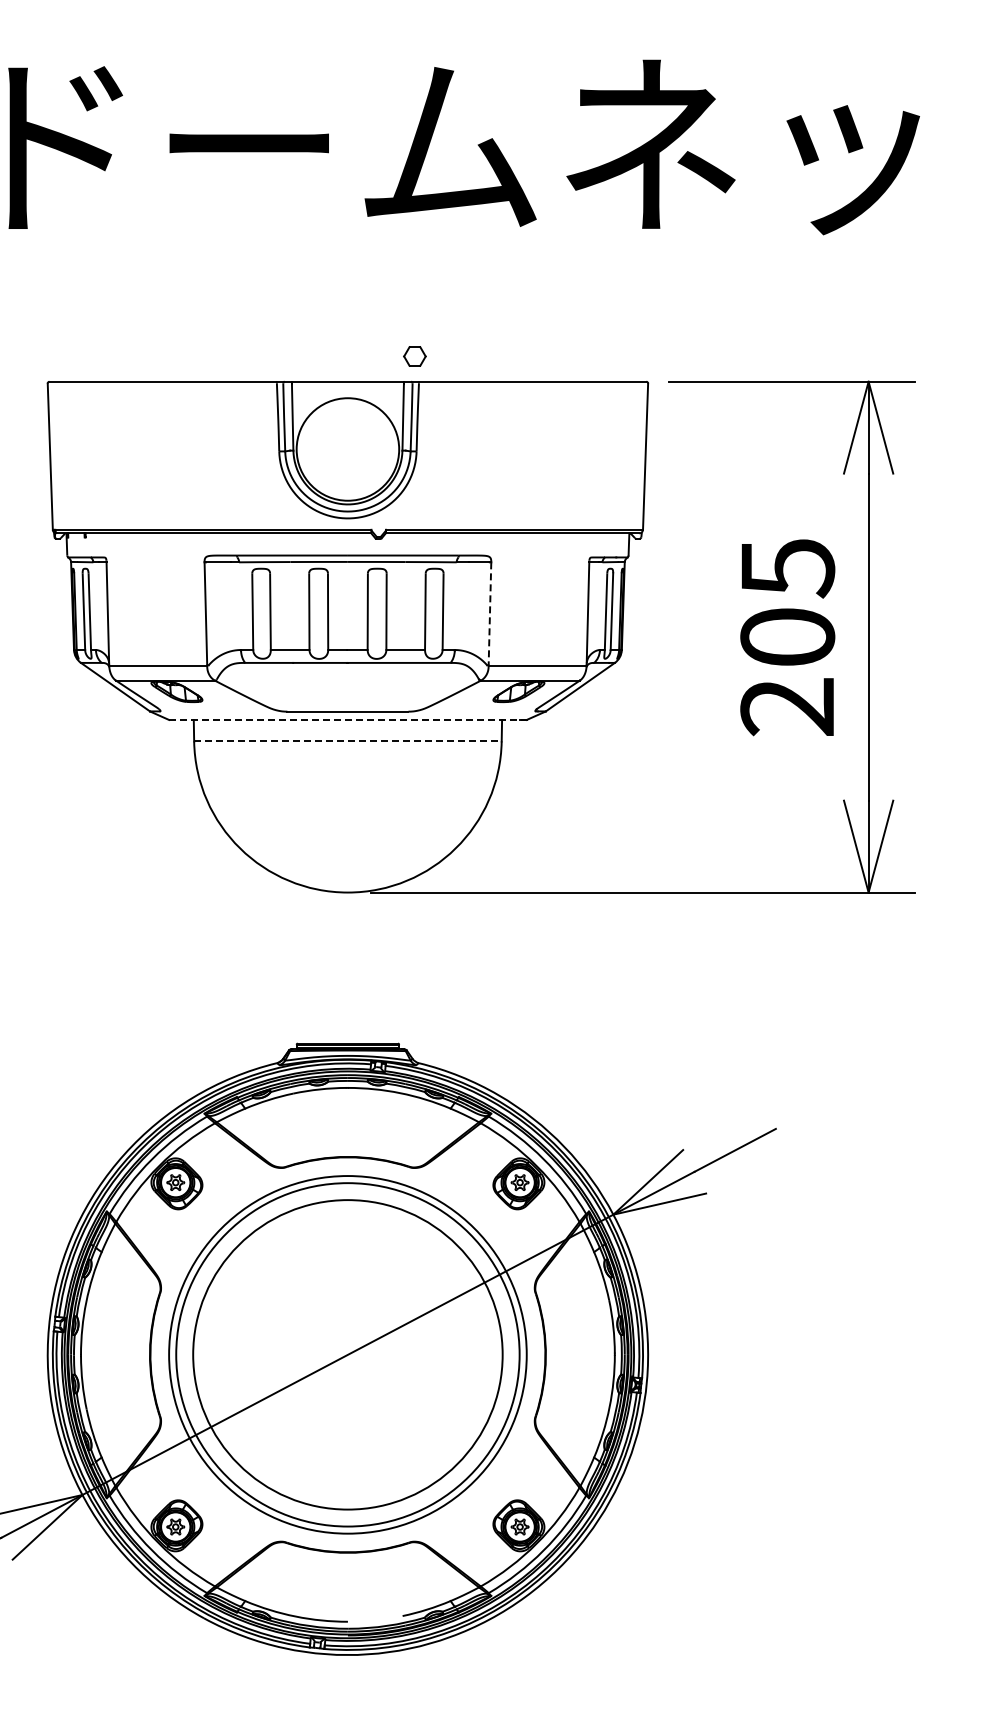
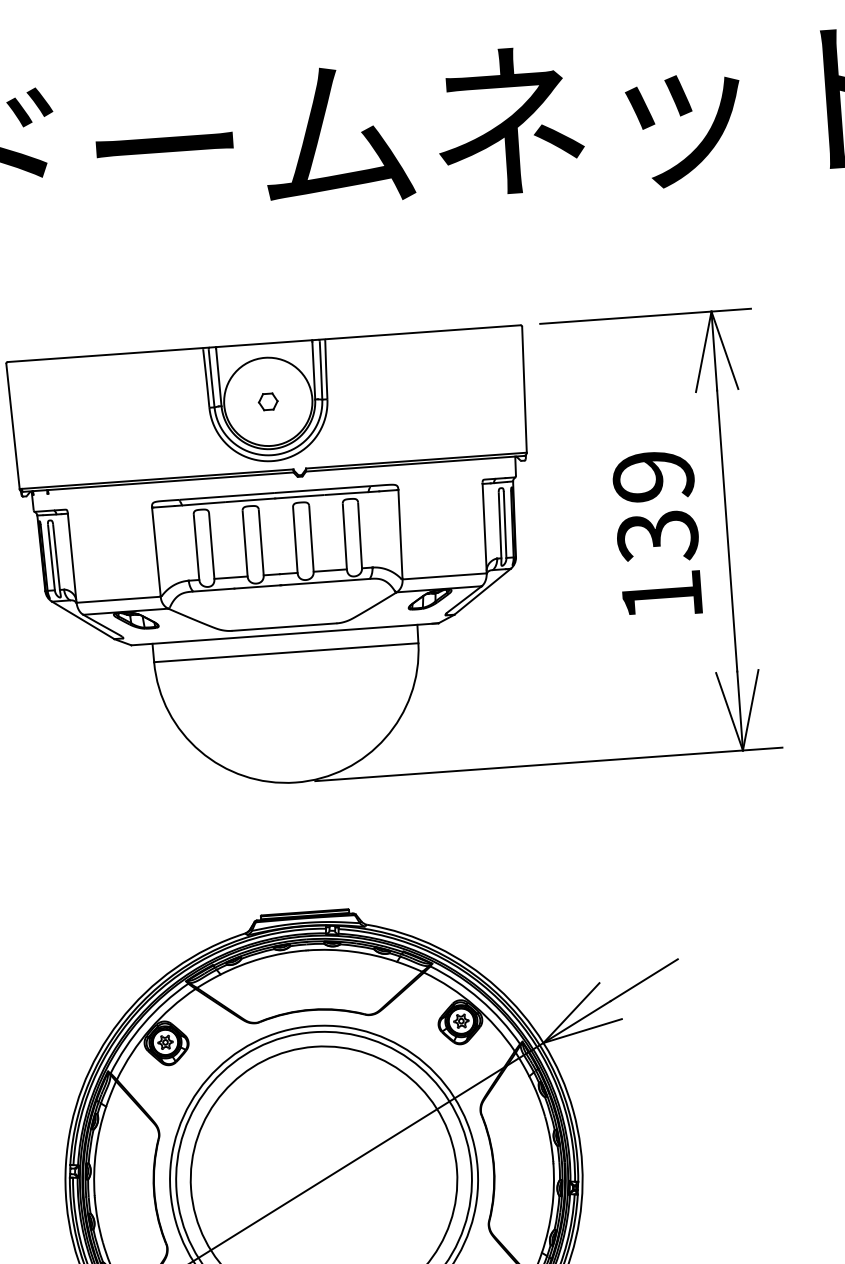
part: (414, 356) -> (267, 401), moved
line: (489, 613) -> (400, 534), dashed -> solid
text: (787, 637) -> (657, 536), 205 -> 139
line: (347, 720) -> (284, 634), dashed -> solid
line: (347, 741) -> (285, 652), dashed -> solid

